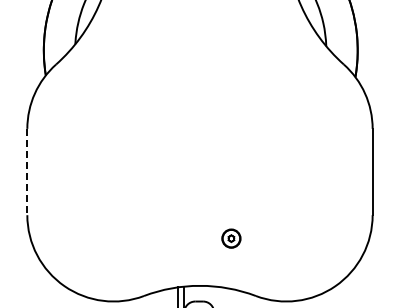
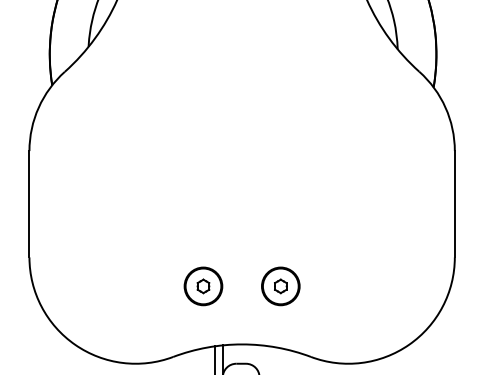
line: (27, 172) -> (29, 204), dashed -> solid
part: (168, 238) -> (203, 286), added
part: (231, 238) -> (280, 286), size x1.67

